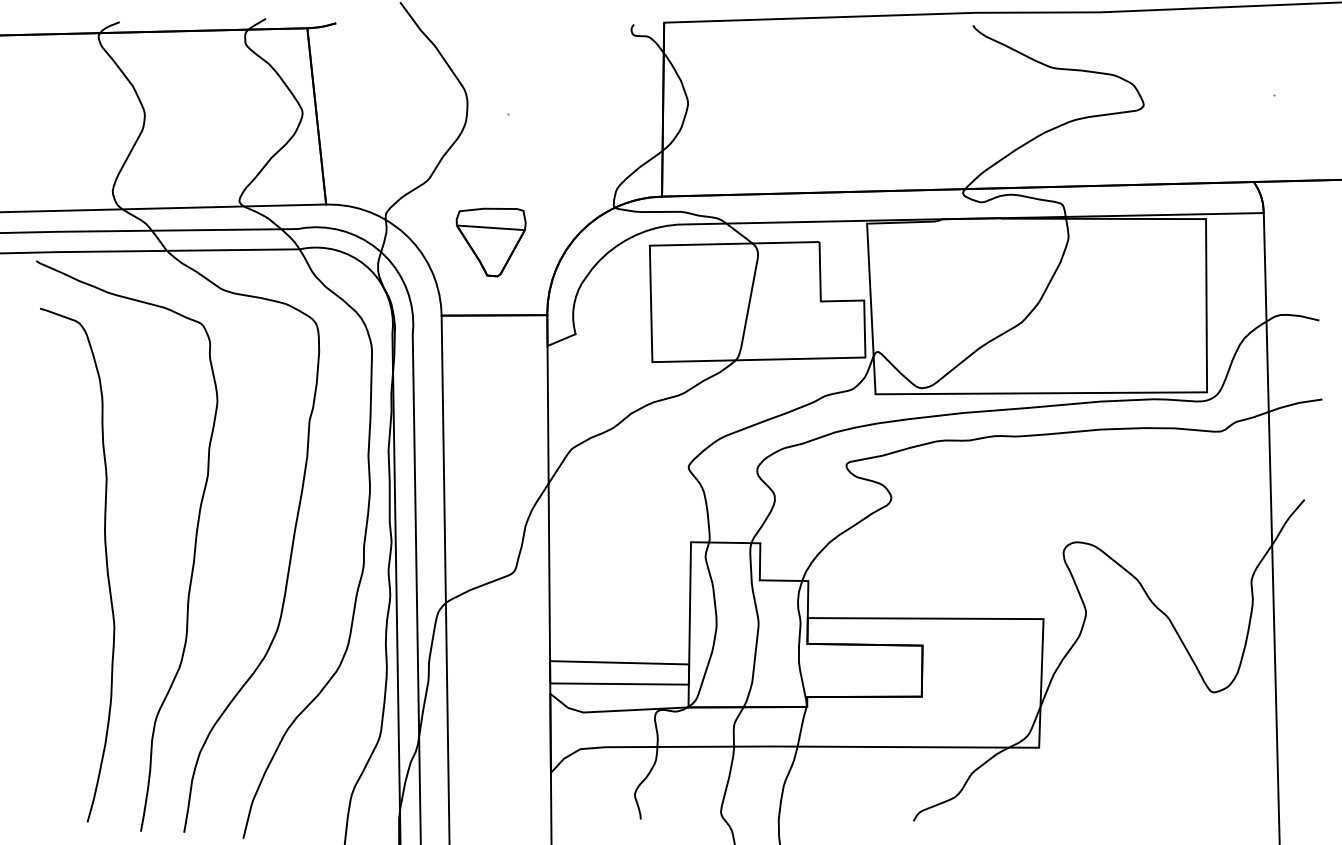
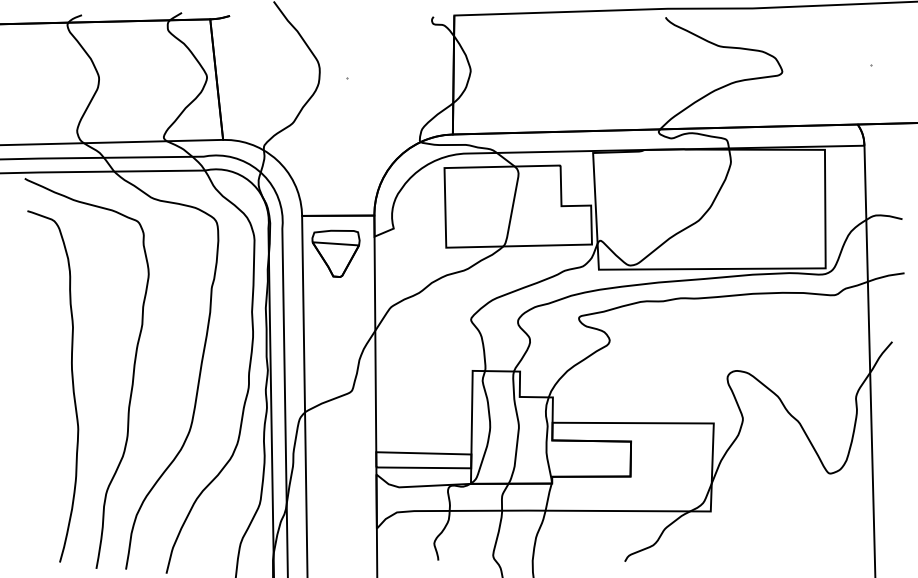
part: (490, 241) -> (335, 253), moved

